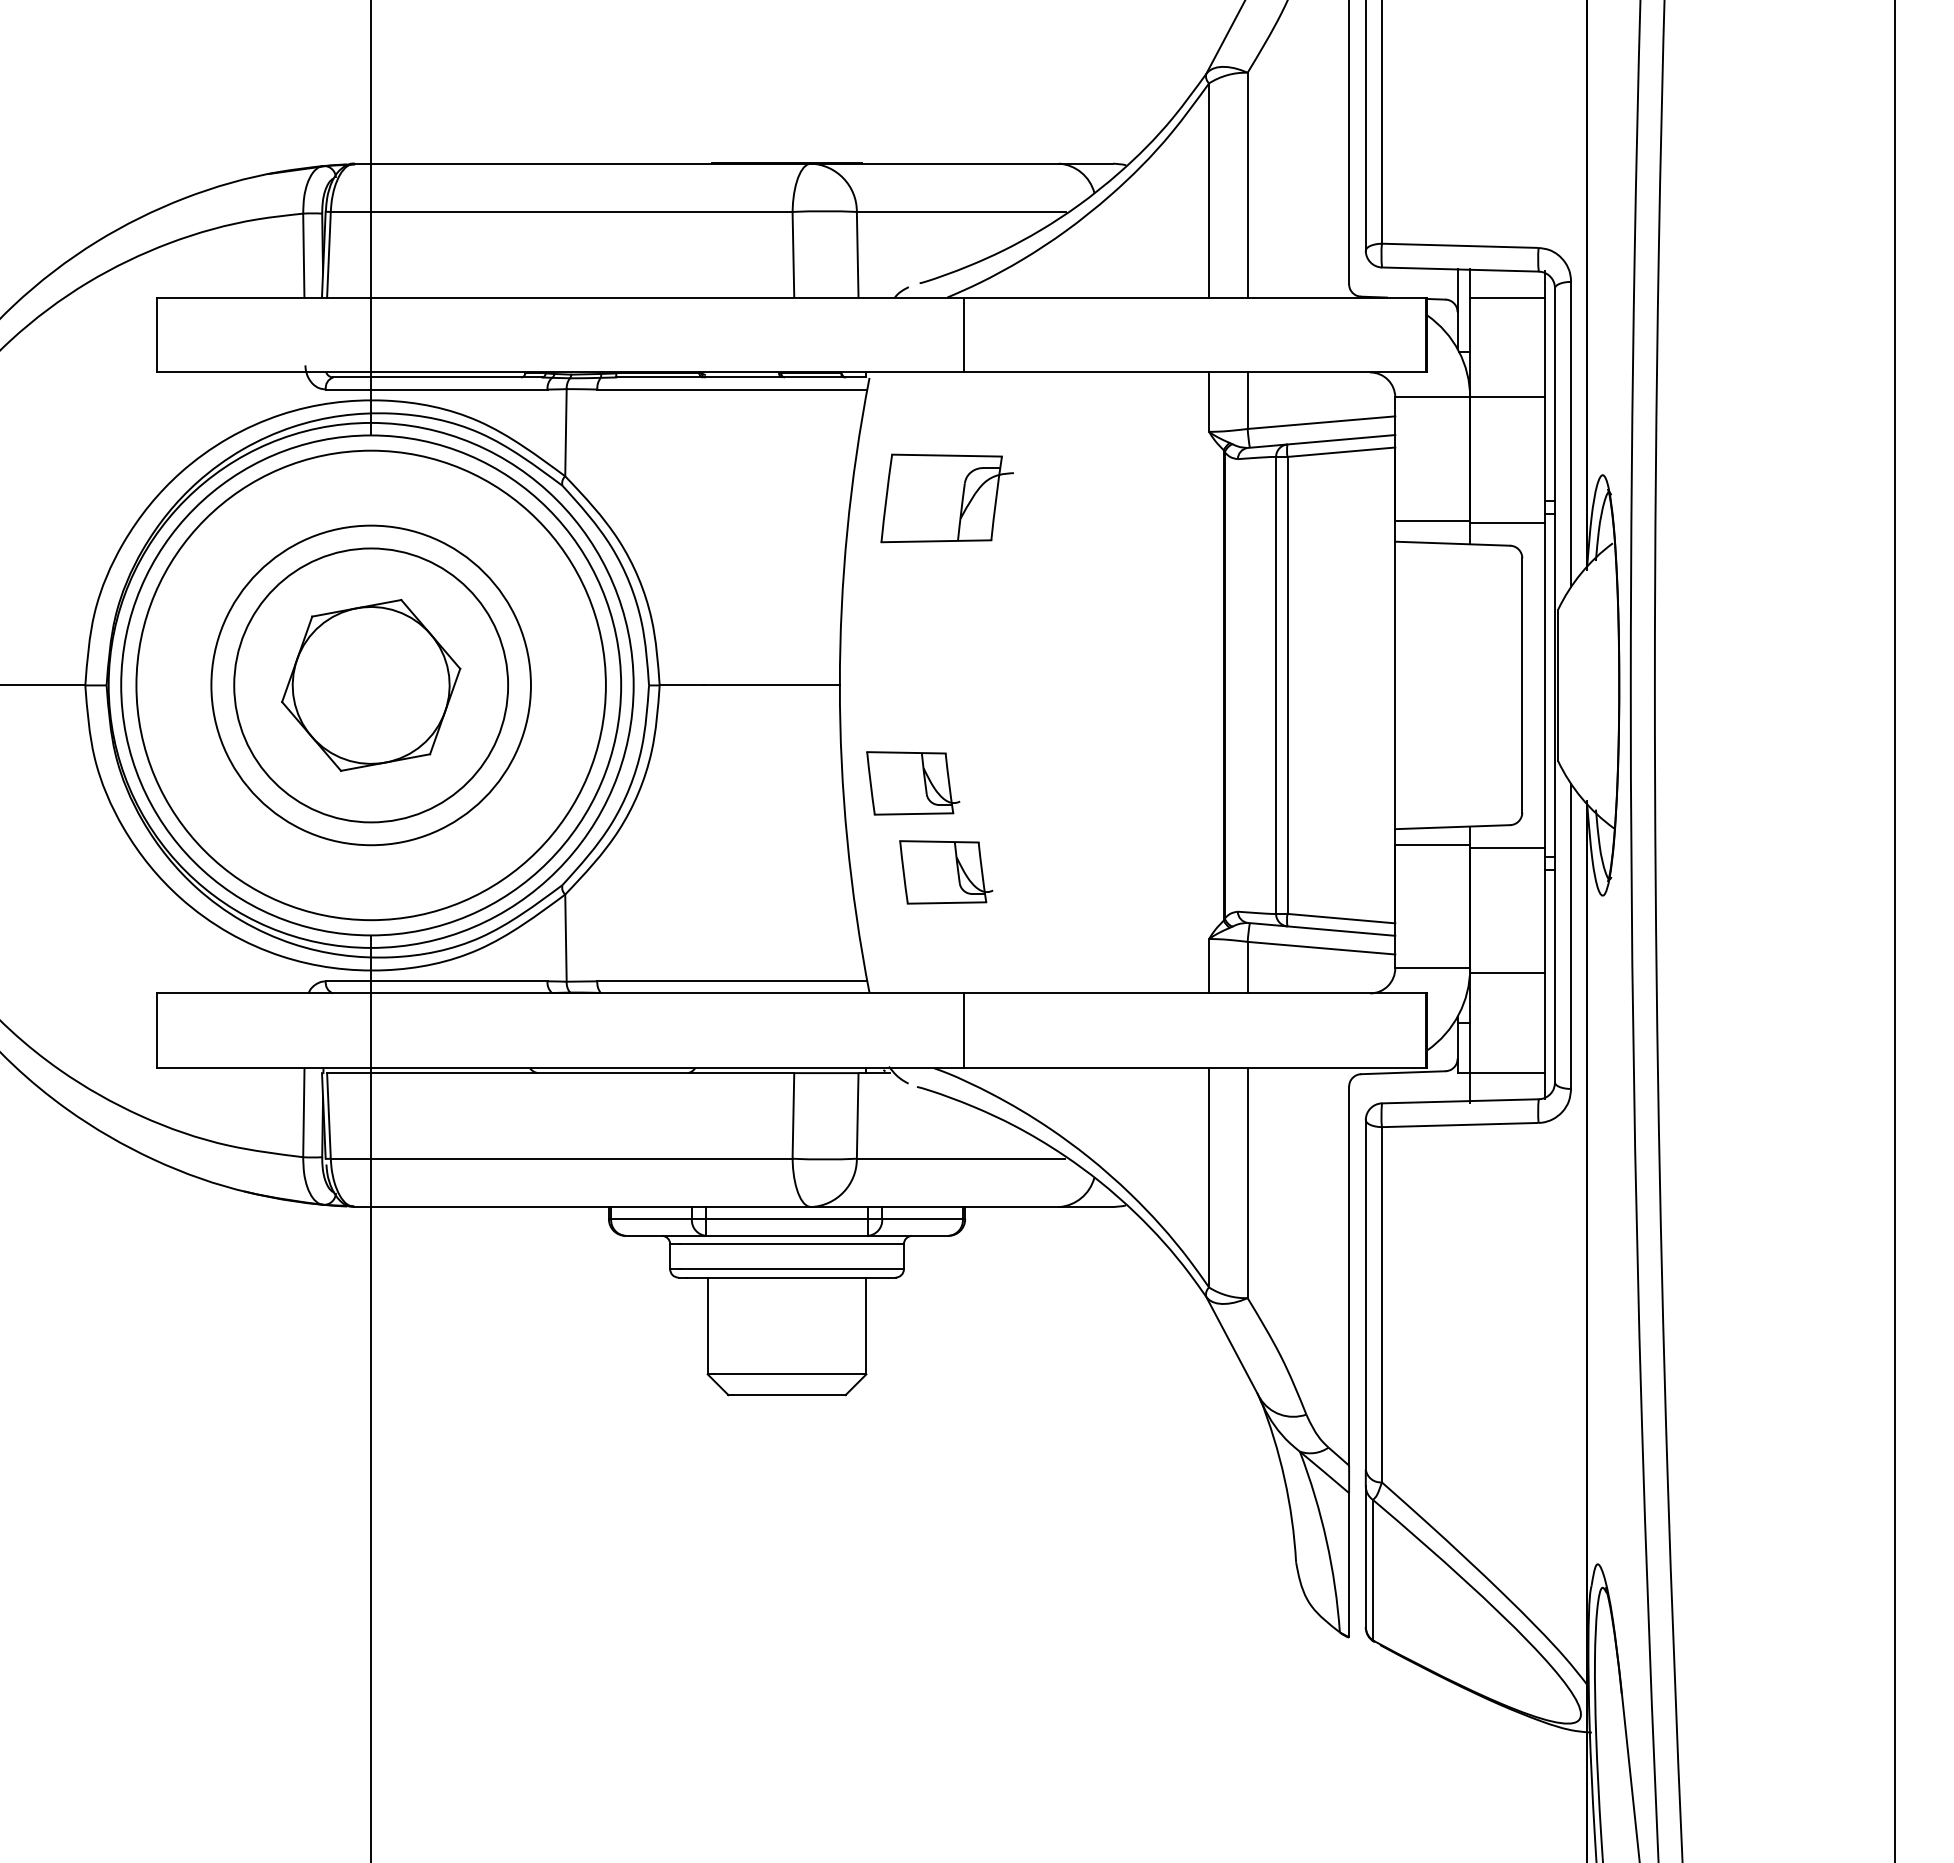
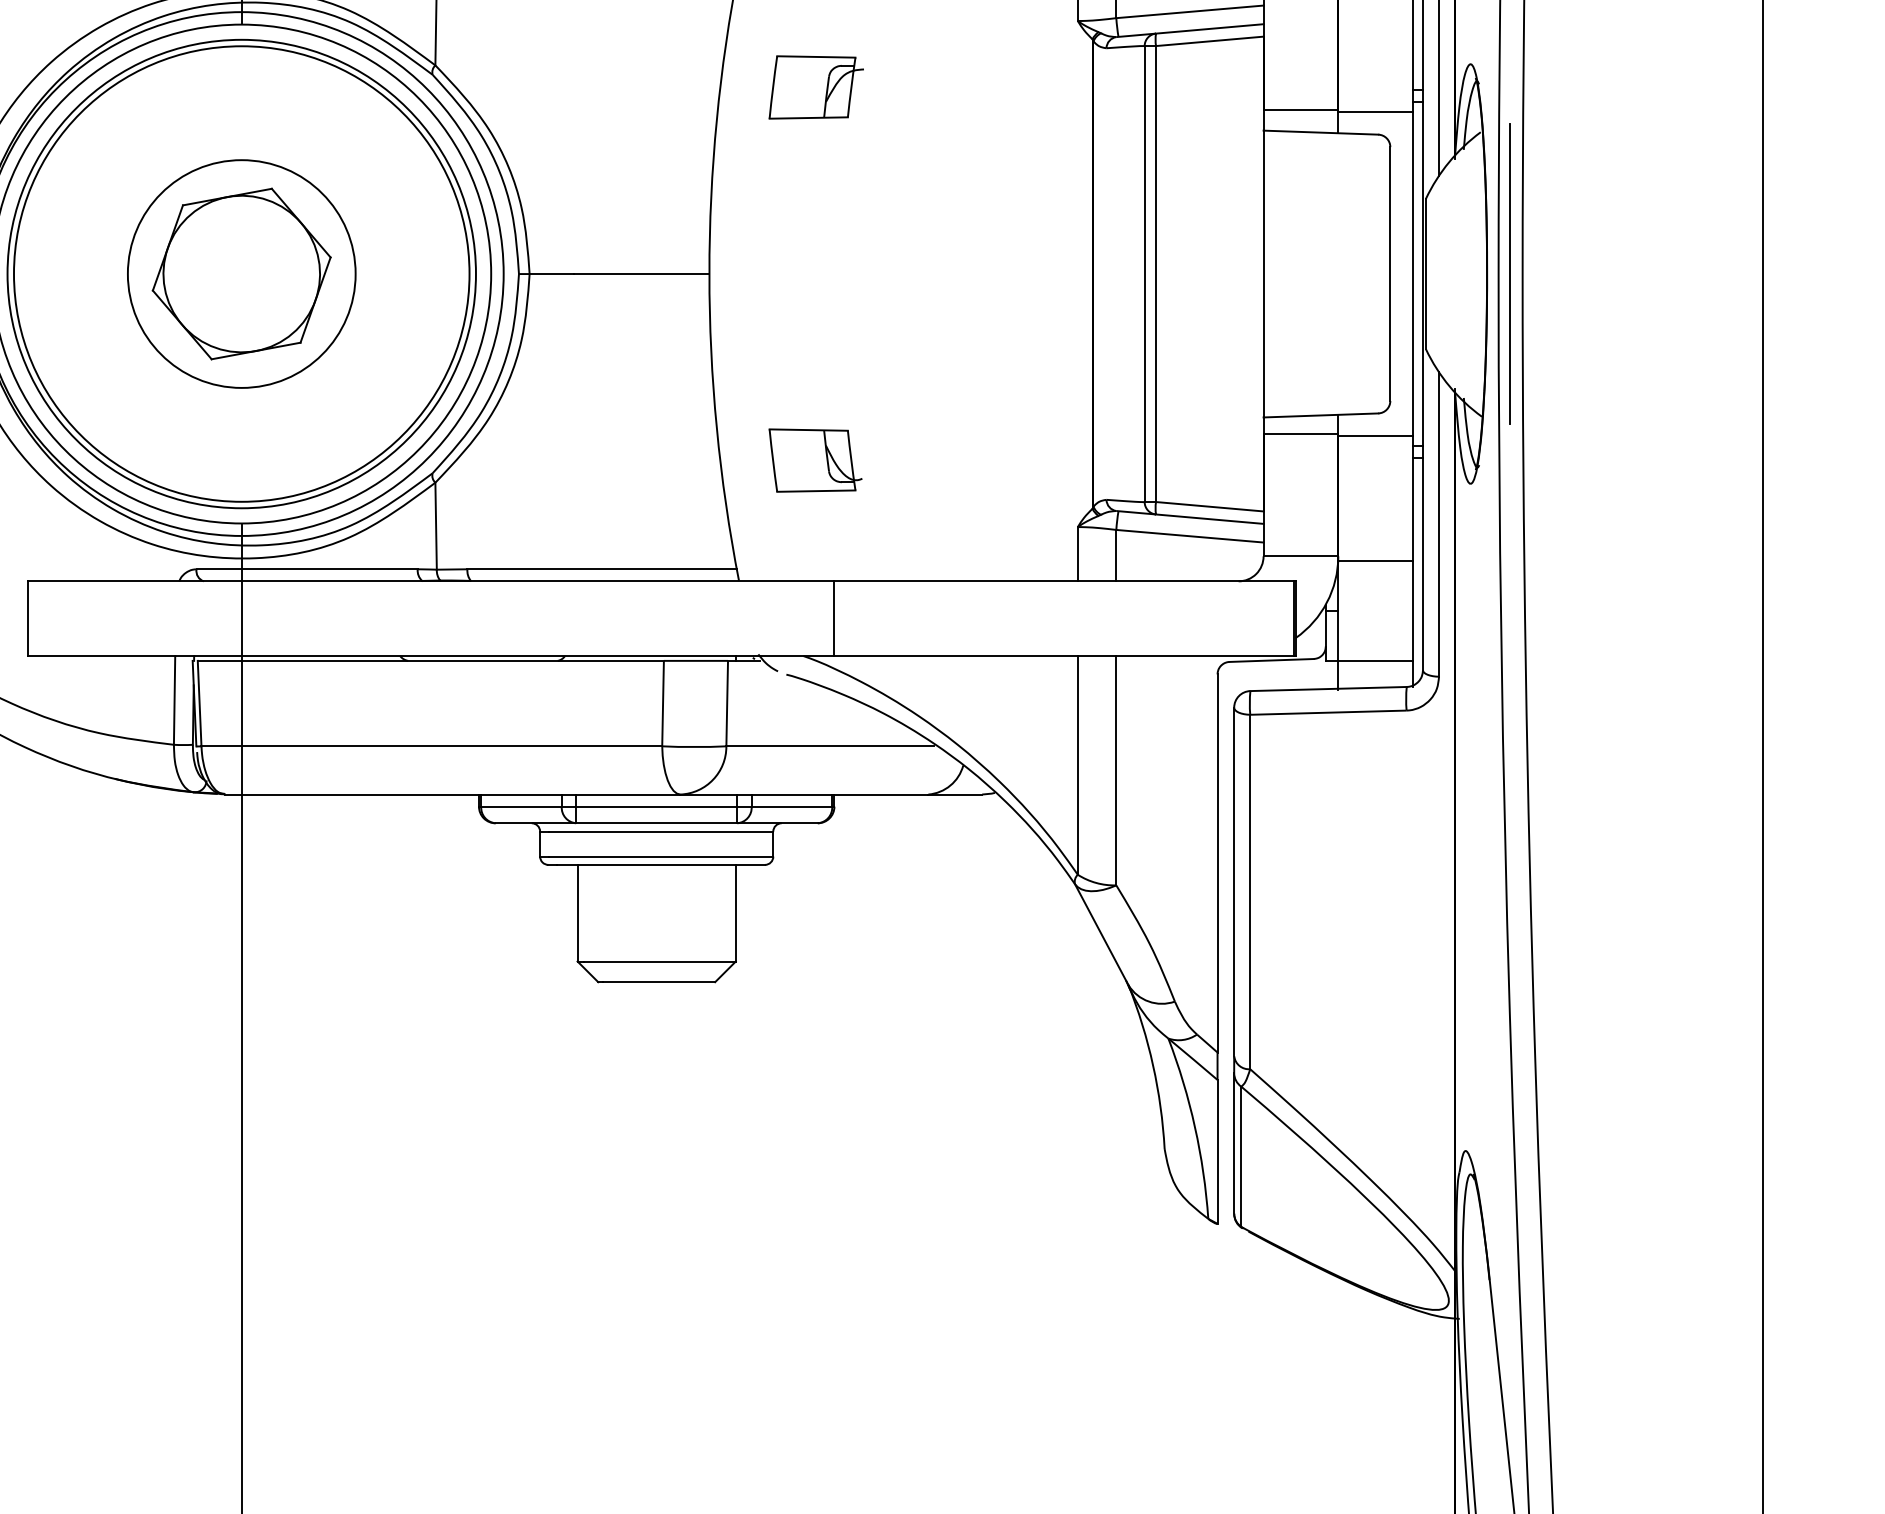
part: (946, 498) -> (815, 87), size x0.71
circle: (370, 685) -> (241, 274), size x1.67
circle: (371, 685) -> (242, 274), size x0.71
line: (1642, 685) -> (1510, 274), added
part: (913, 783) -> (782, 371), removed

